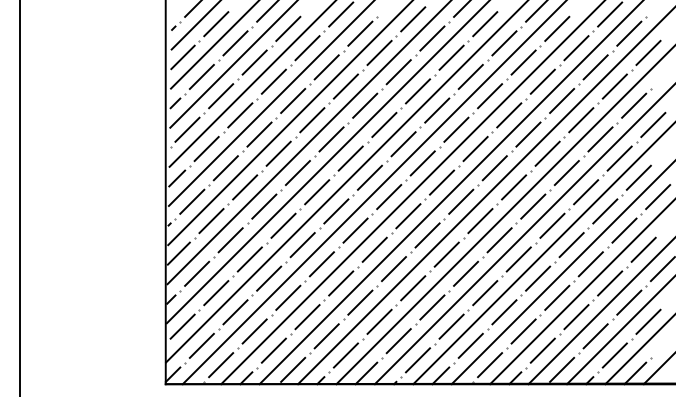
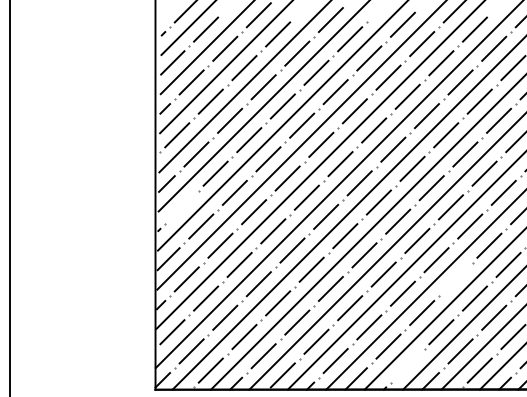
line: (192, 201) -> (182, 207), removed
line: (466, 273) -> (456, 279), removed
line: (417, 360) -> (407, 366), removed

